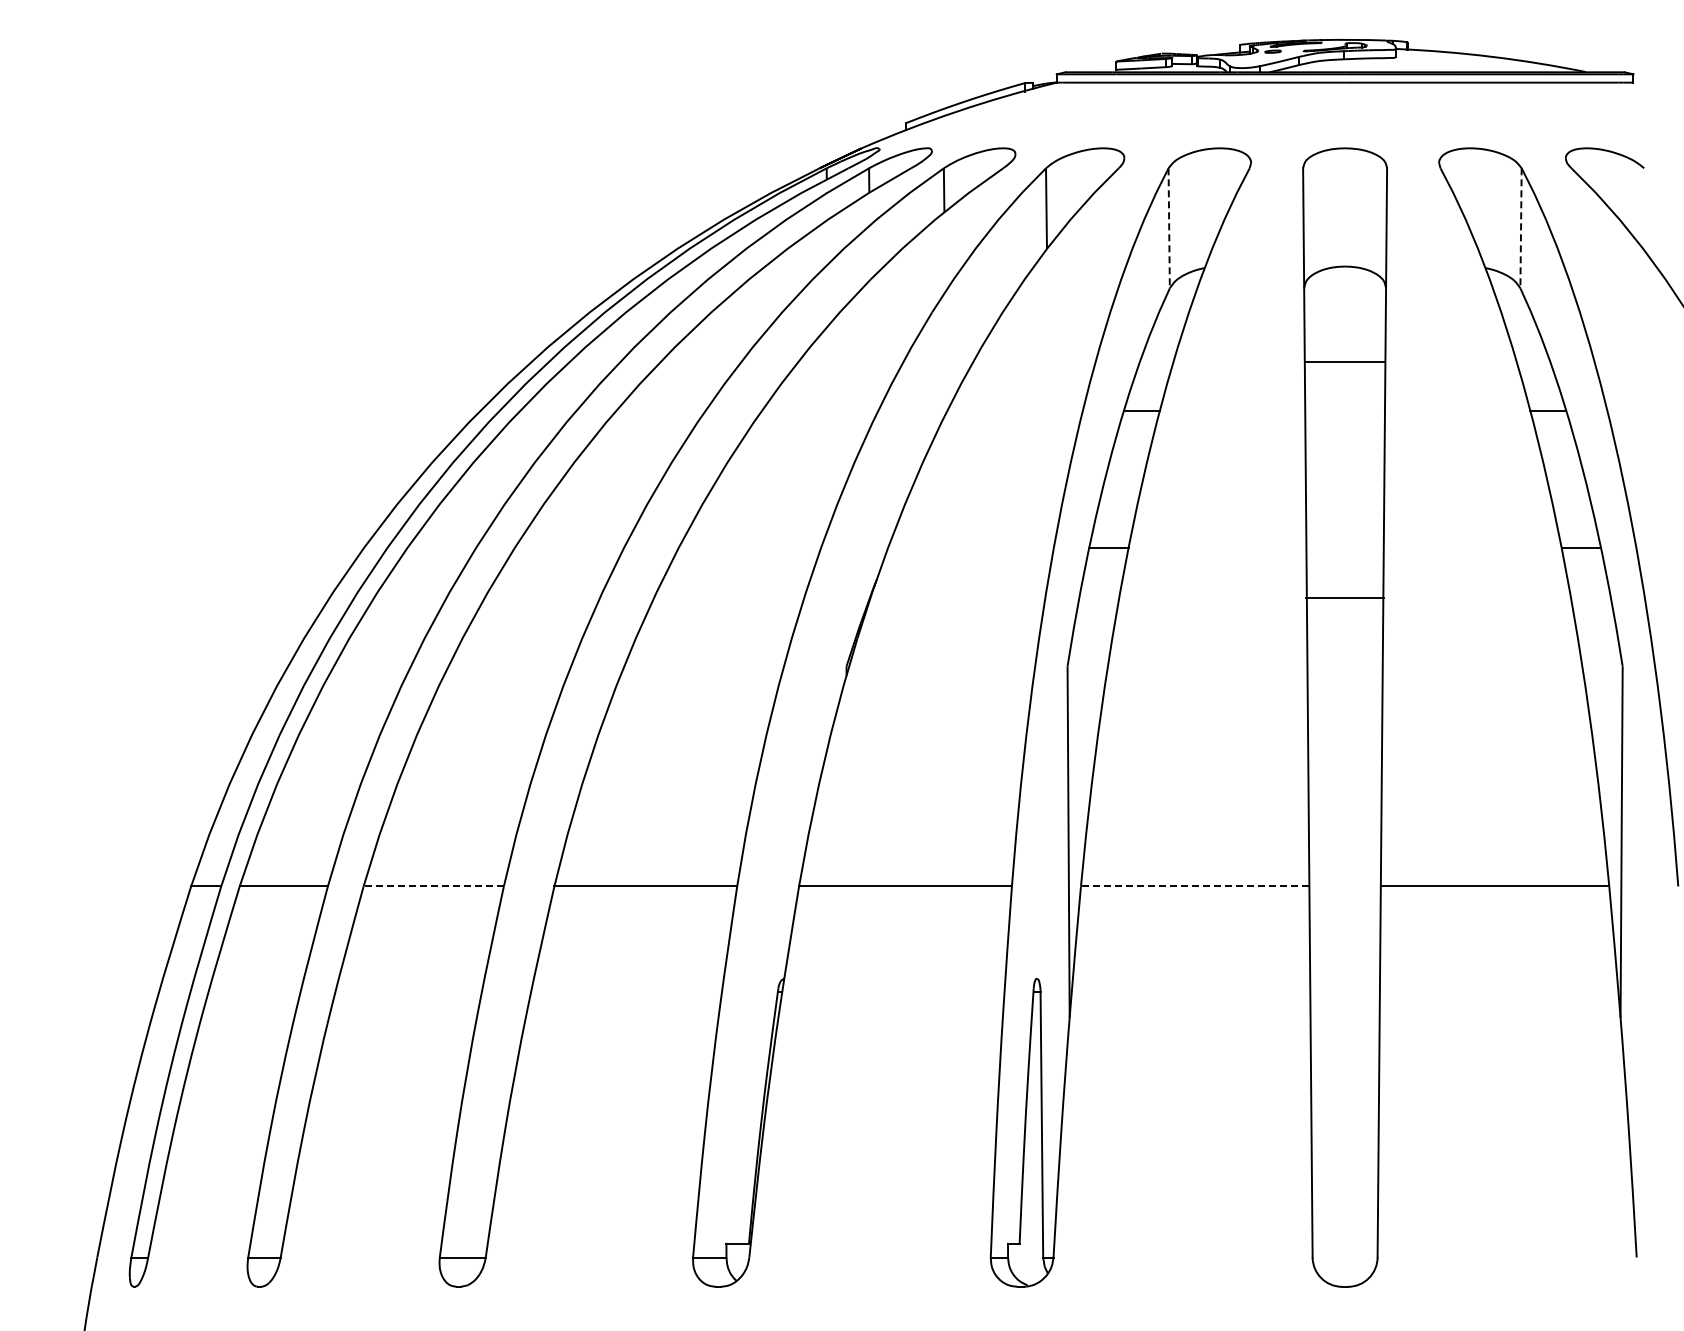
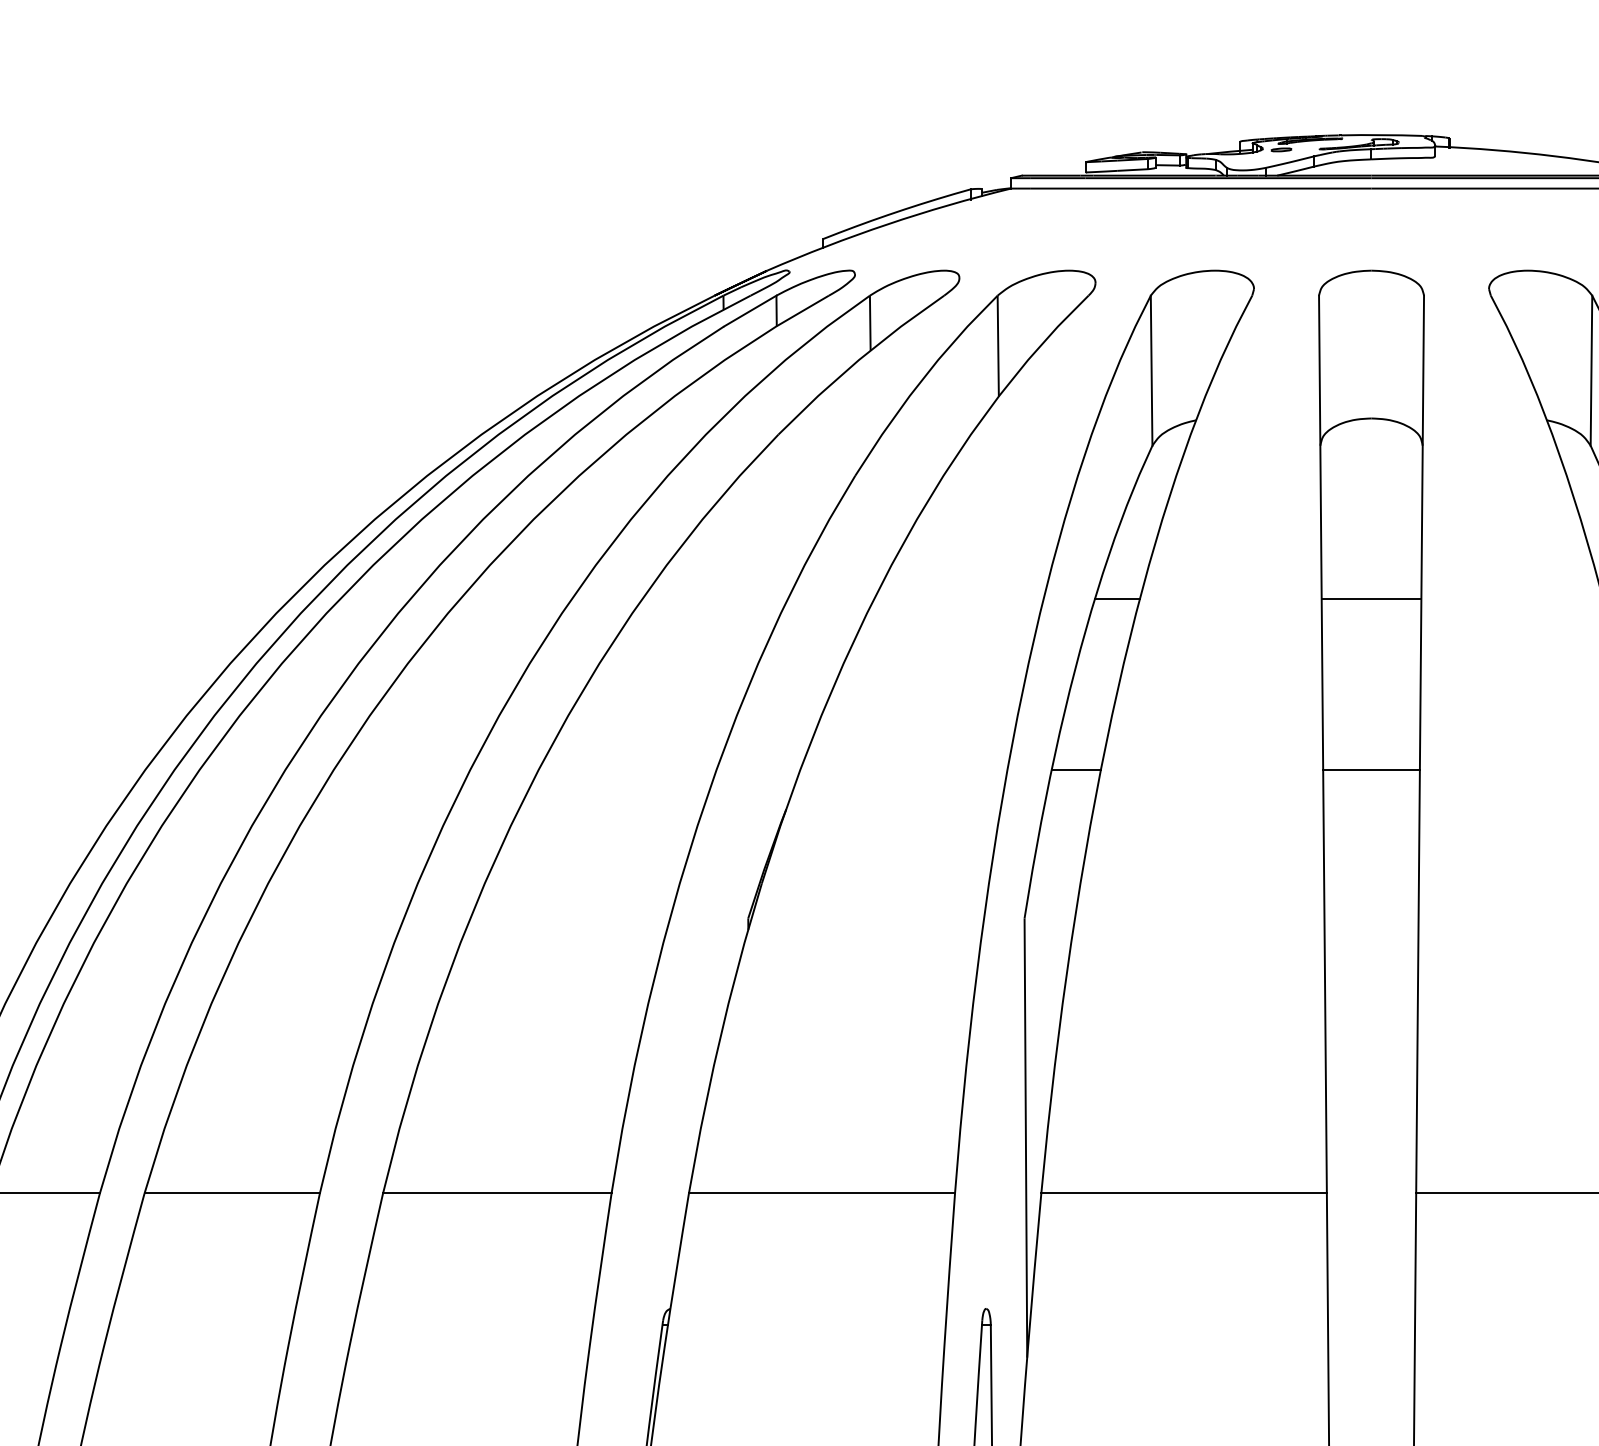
line: (1169, 228) -> (1152, 370), dashed -> solid
line: (1521, 228) -> (1592, 370), dashed -> solid
line: (1344, 362) -> (1370, 599), moved
line: (1344, 597) -> (1370, 769), moved
line: (433, 886) -> (231, 1193), dashed -> solid
line: (1194, 886) -> (1183, 1193), dashed -> solid

